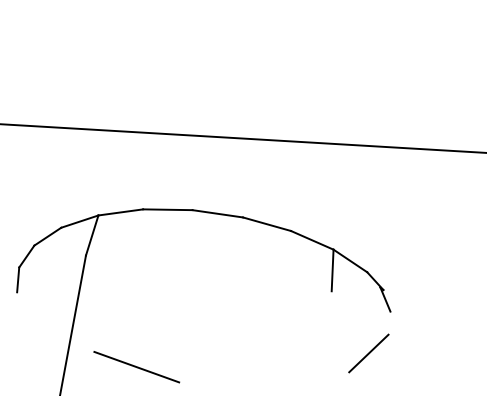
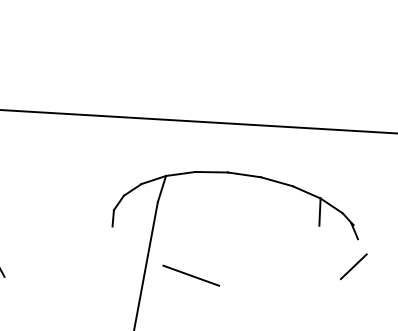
line: (368, 353) -> (353, 266), moved

